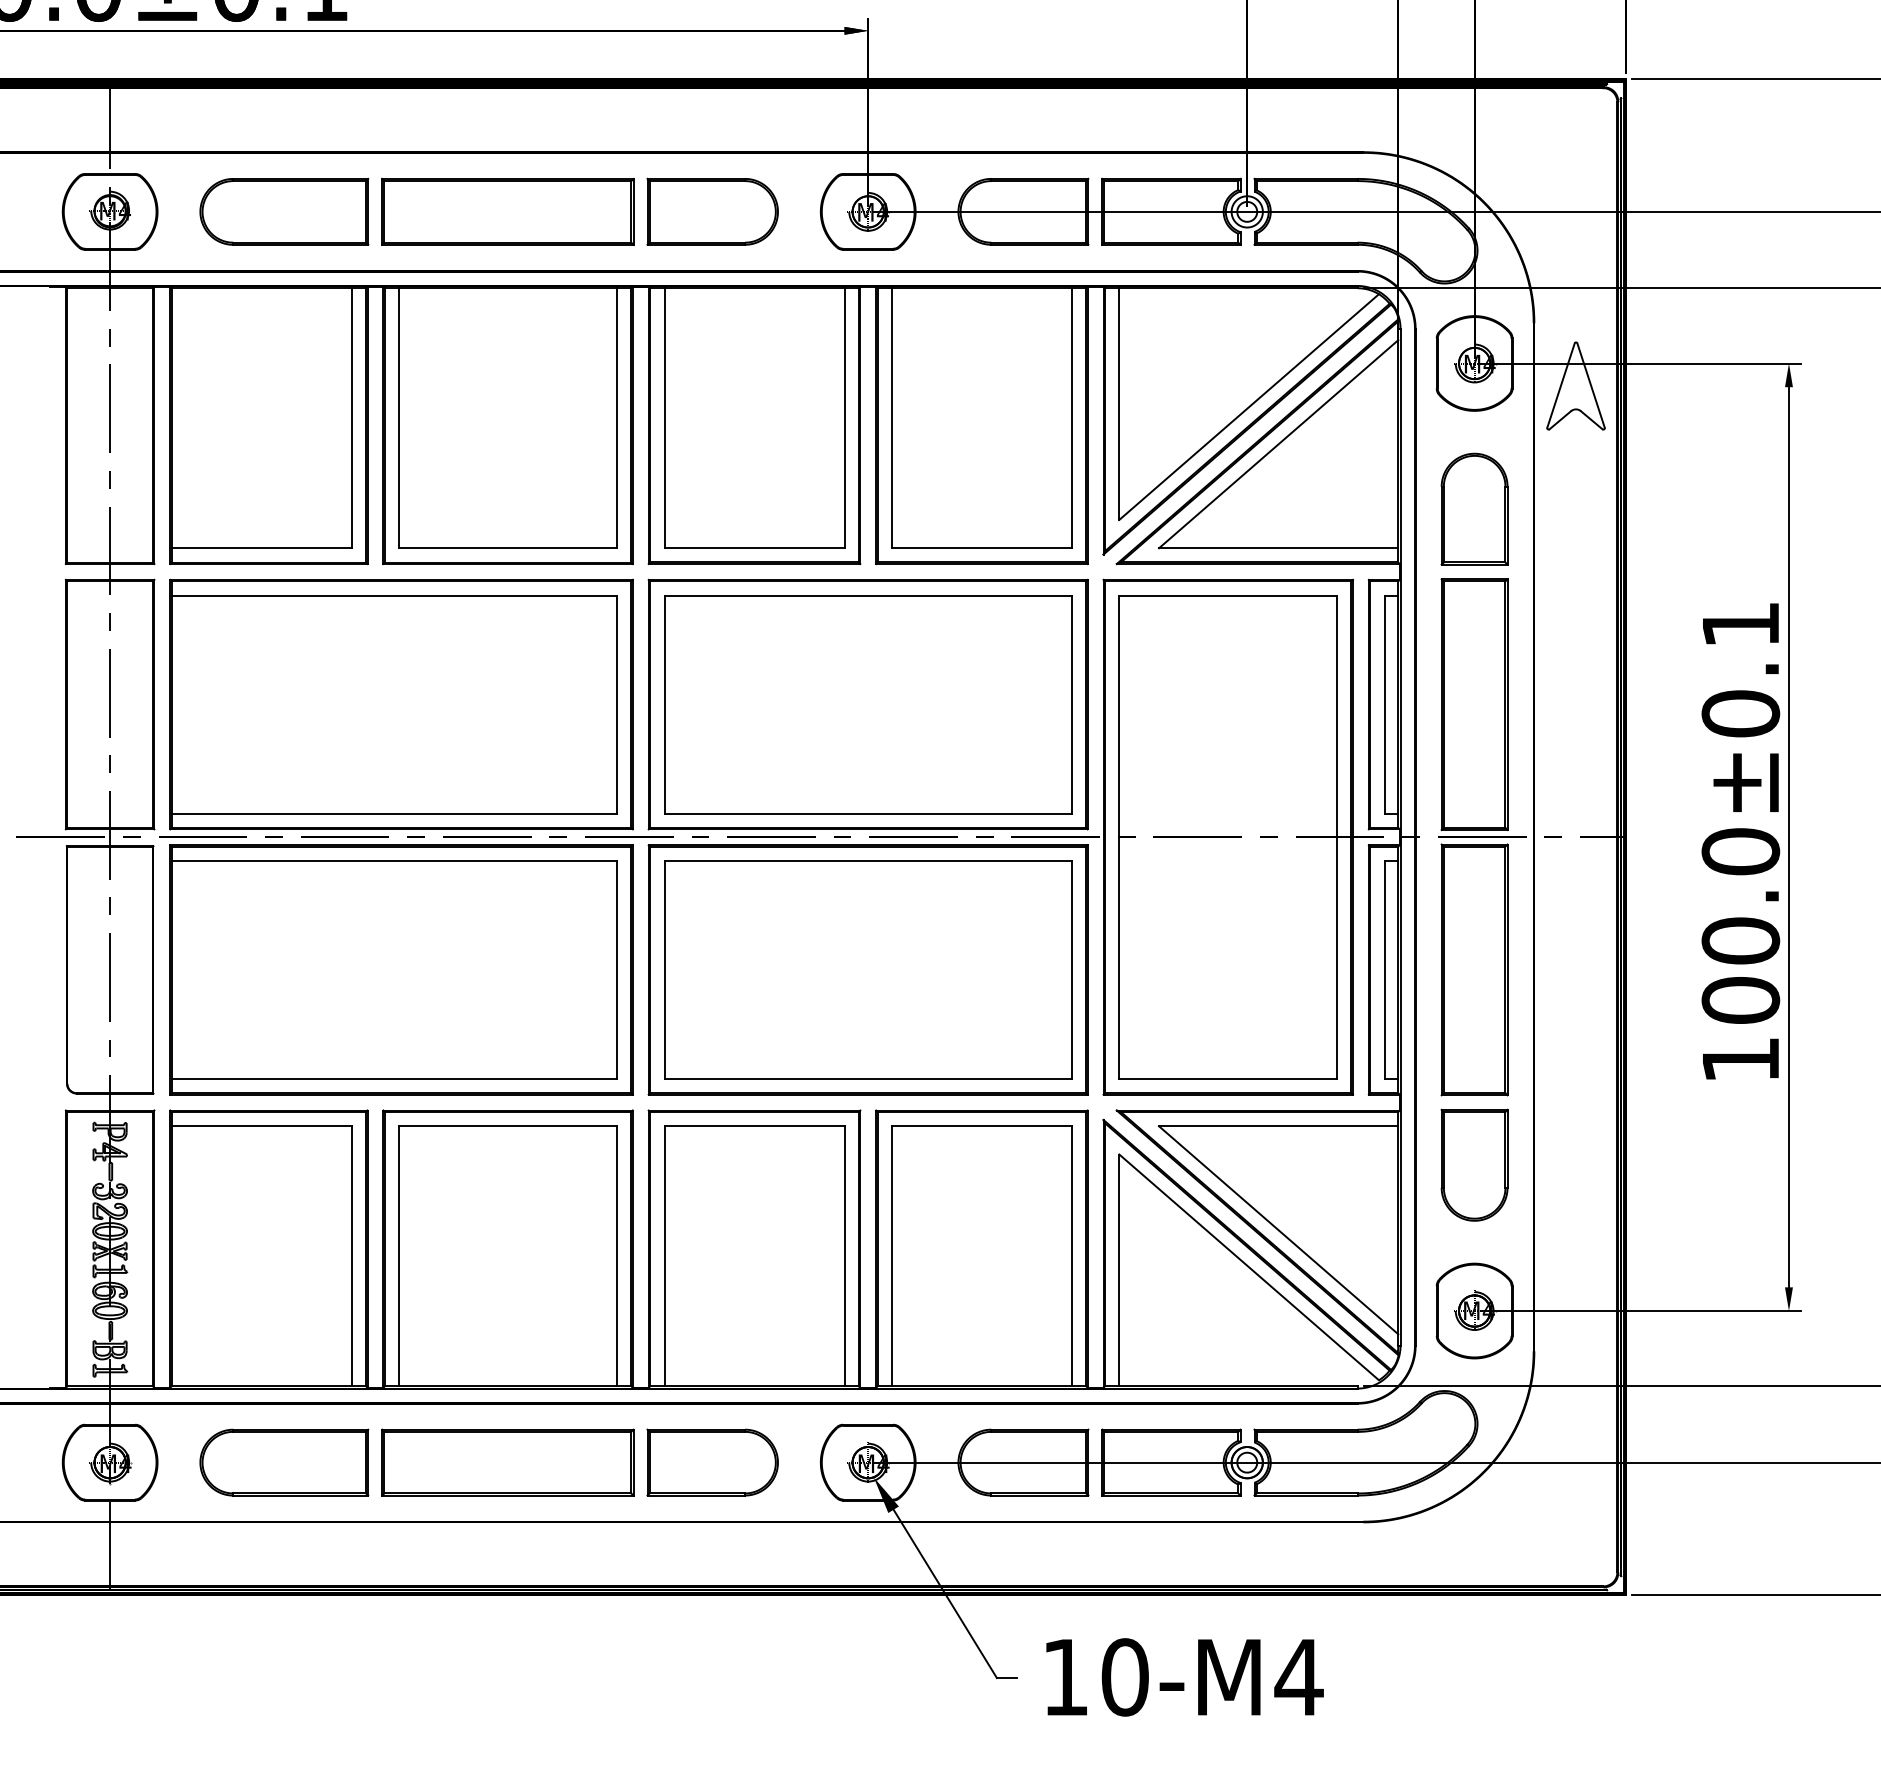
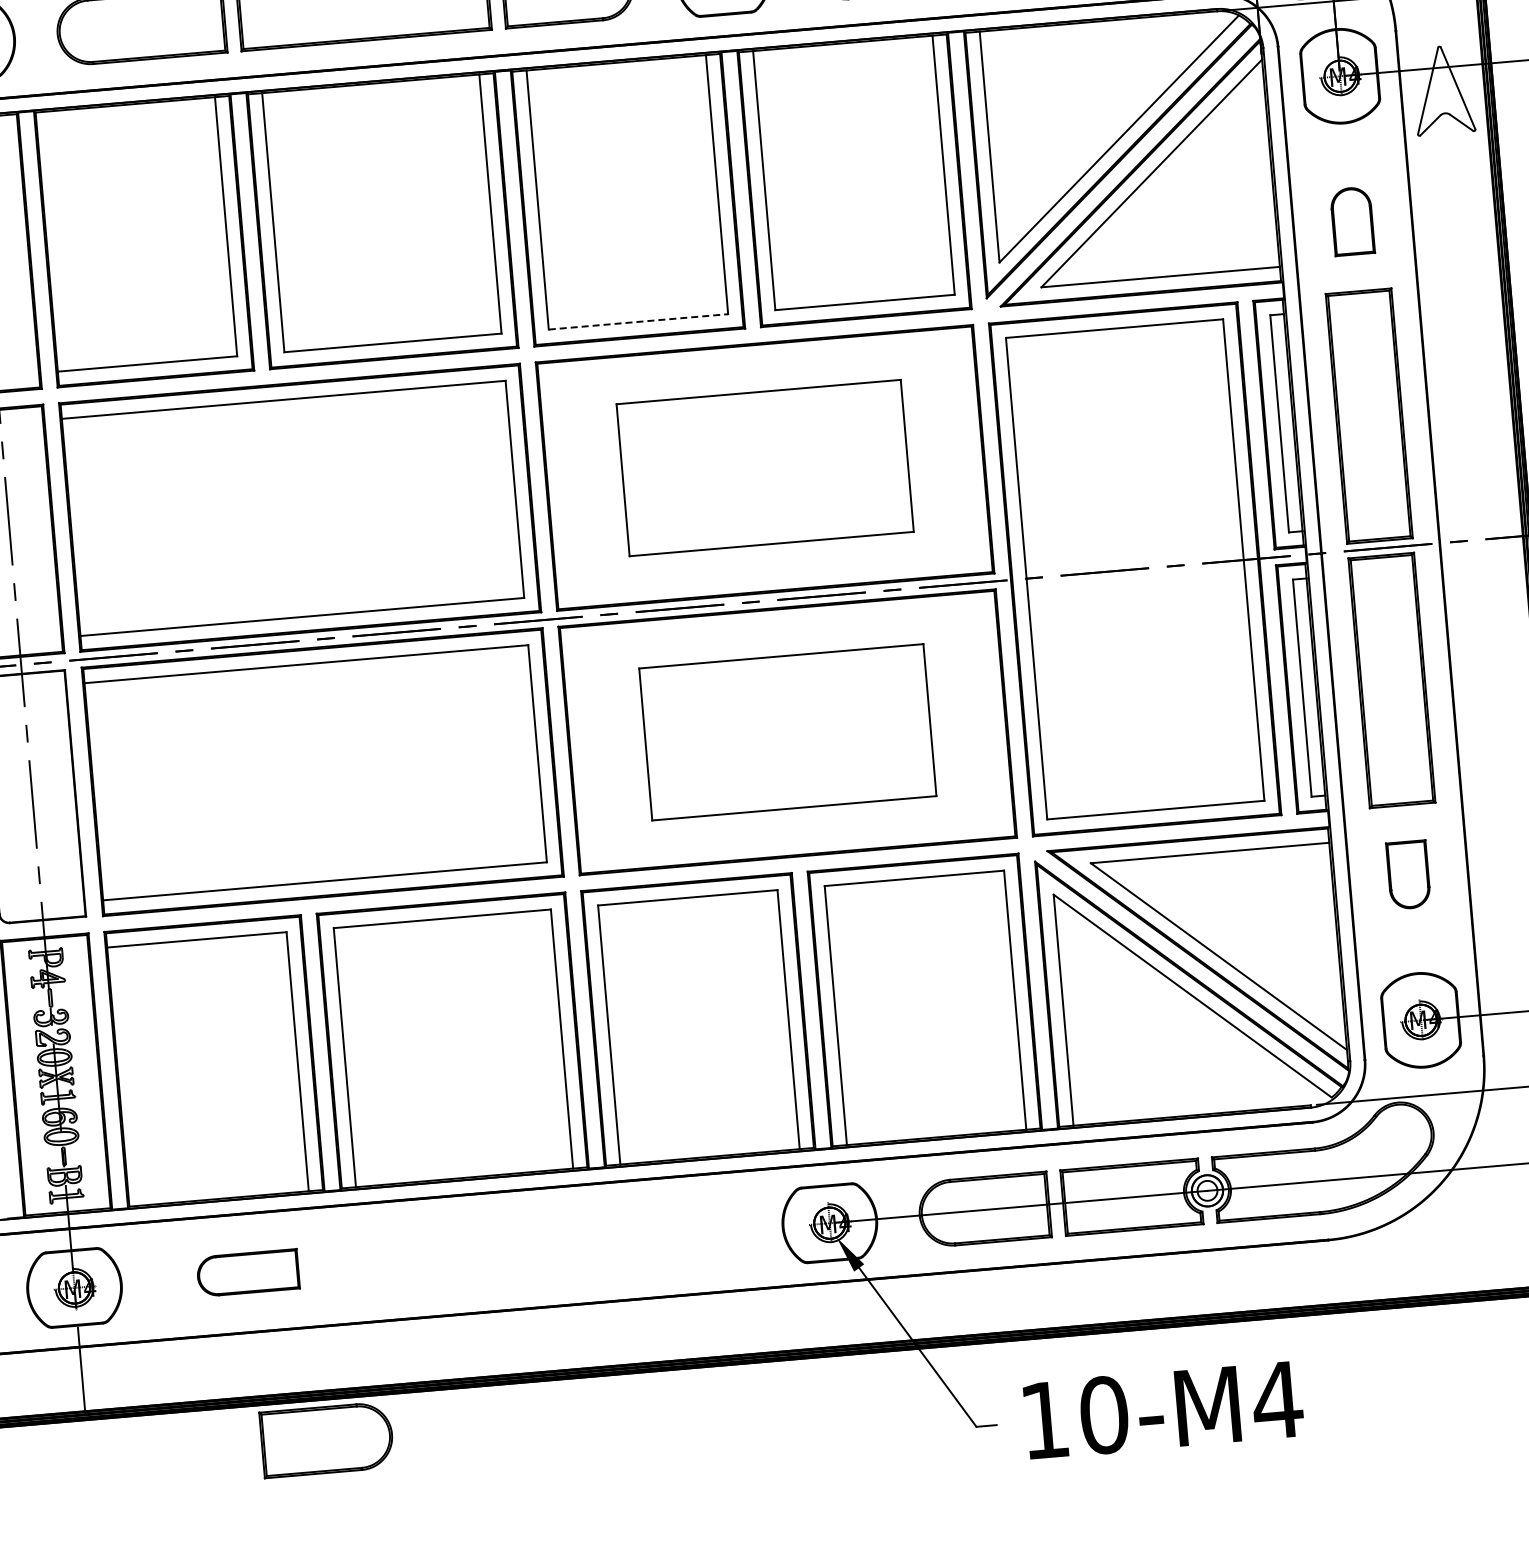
part: (1474, 508) -> (1352, 220), size x0.6
line: (755, 548) -> (639, 322), solid -> dashed
part: (868, 704) -> (765, 467), size x0.7
part: (868, 969) -> (788, 731), size x0.7
part: (1474, 1164) -> (1408, 874), size x0.6
part: (284, 1462) -> (248, 1272), size x0.6
part: (507, 1462) -> (470, 1253), removed
part: (712, 1462) -> (326, 1439), moved

